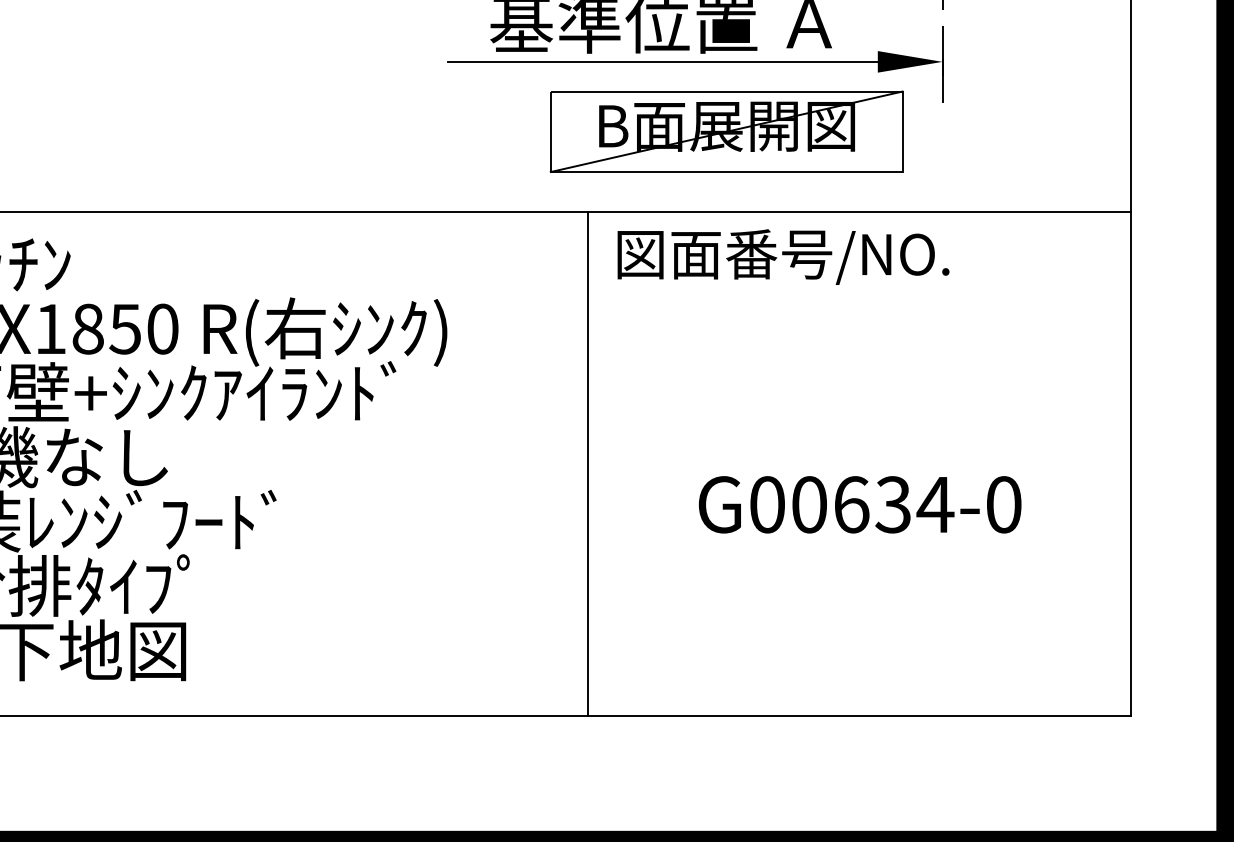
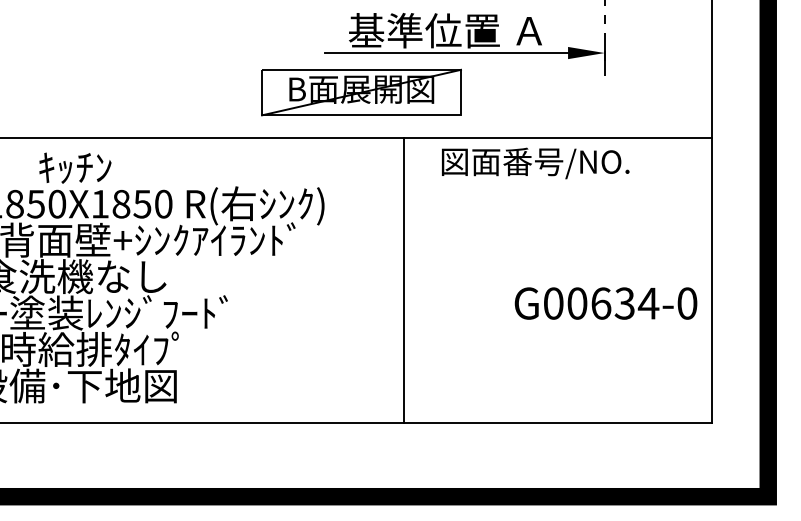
part: (726, 131) -> (361, 92), moved
text: (783, 257) -> (535, 163), moved
text: (859, 504) -> (605, 303), moved

